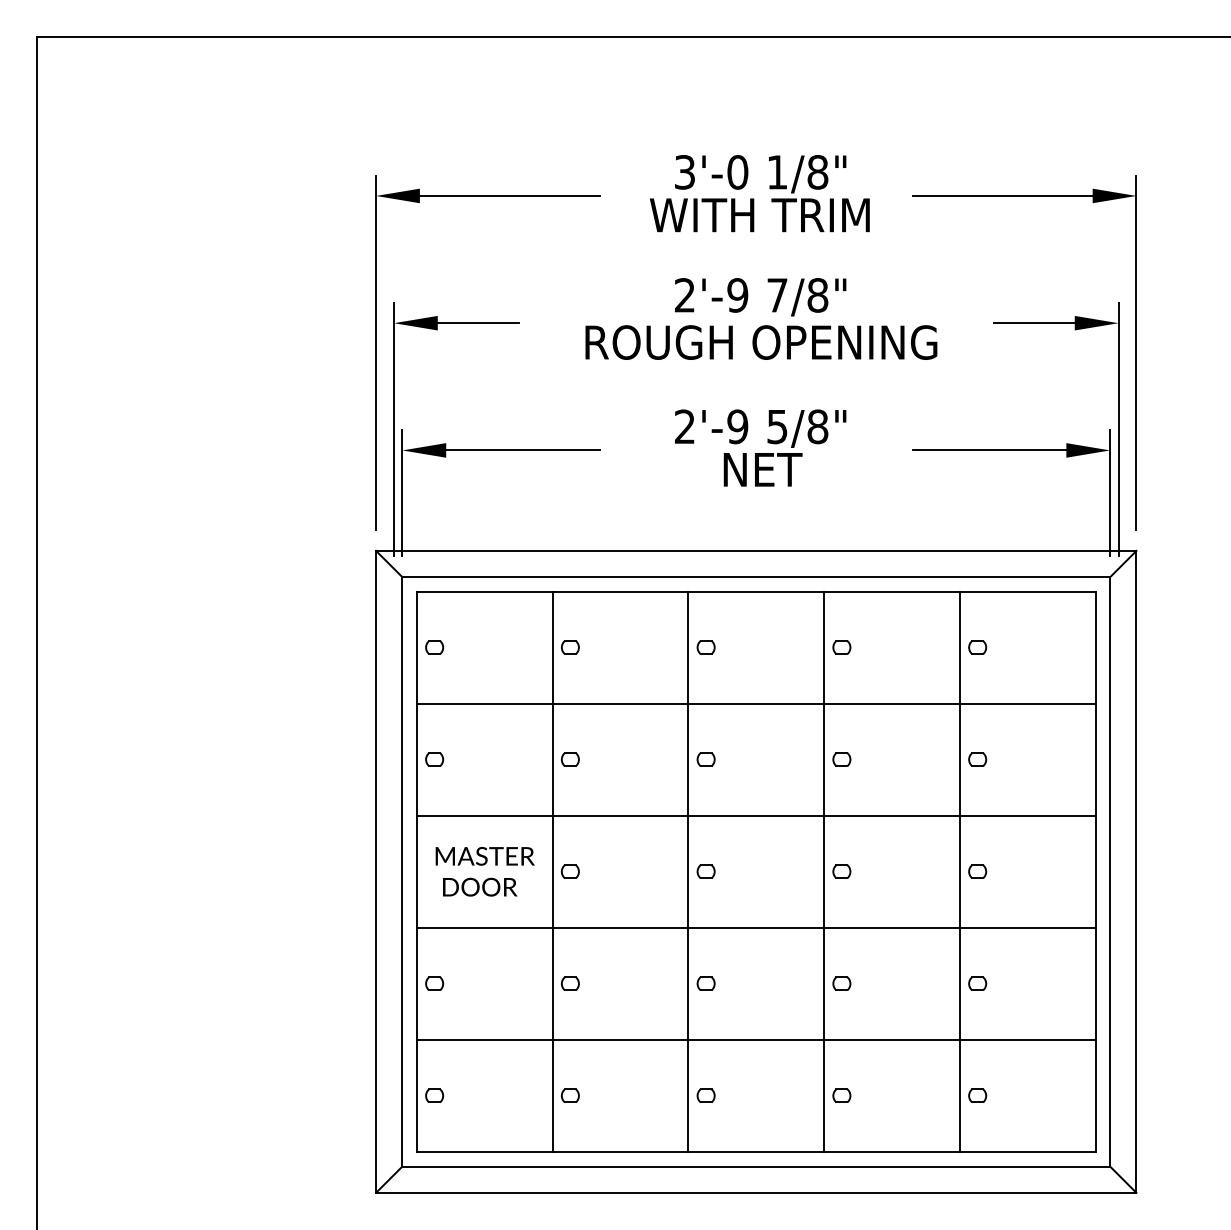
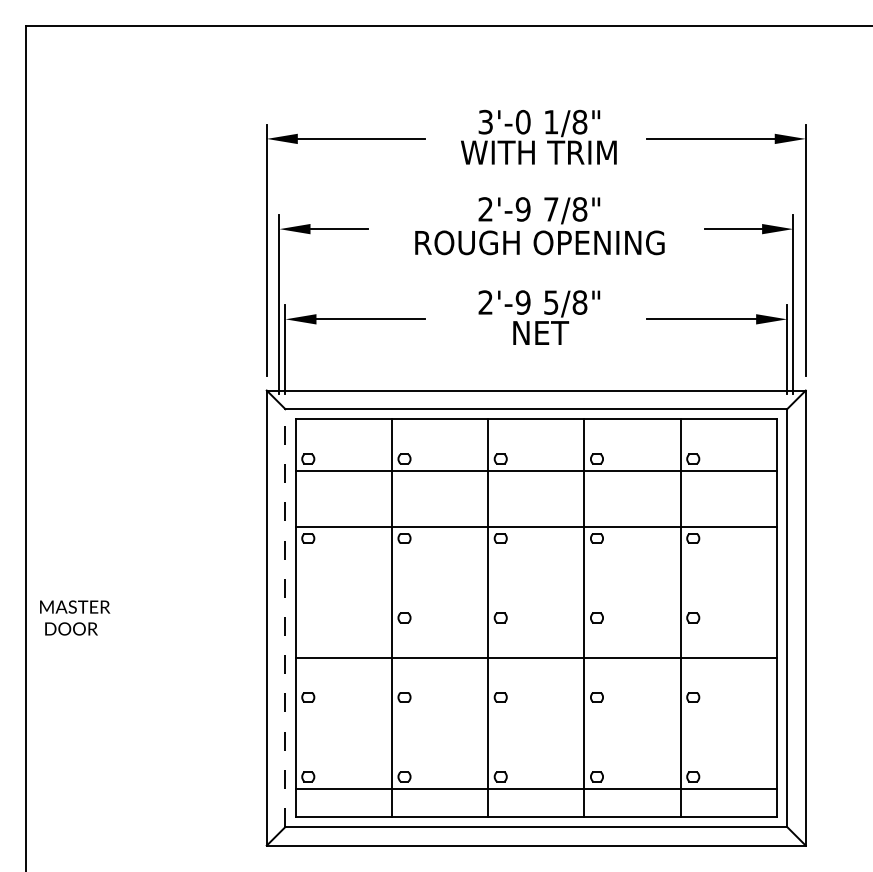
line: (755, 703) -> (535, 470), moved
line: (755, 816) -> (535, 527), moved
text: (485, 871) -> (75, 617), moved
line: (402, 872) -> (285, 618), solid -> dashed
line: (755, 1040) -> (535, 789), moved

